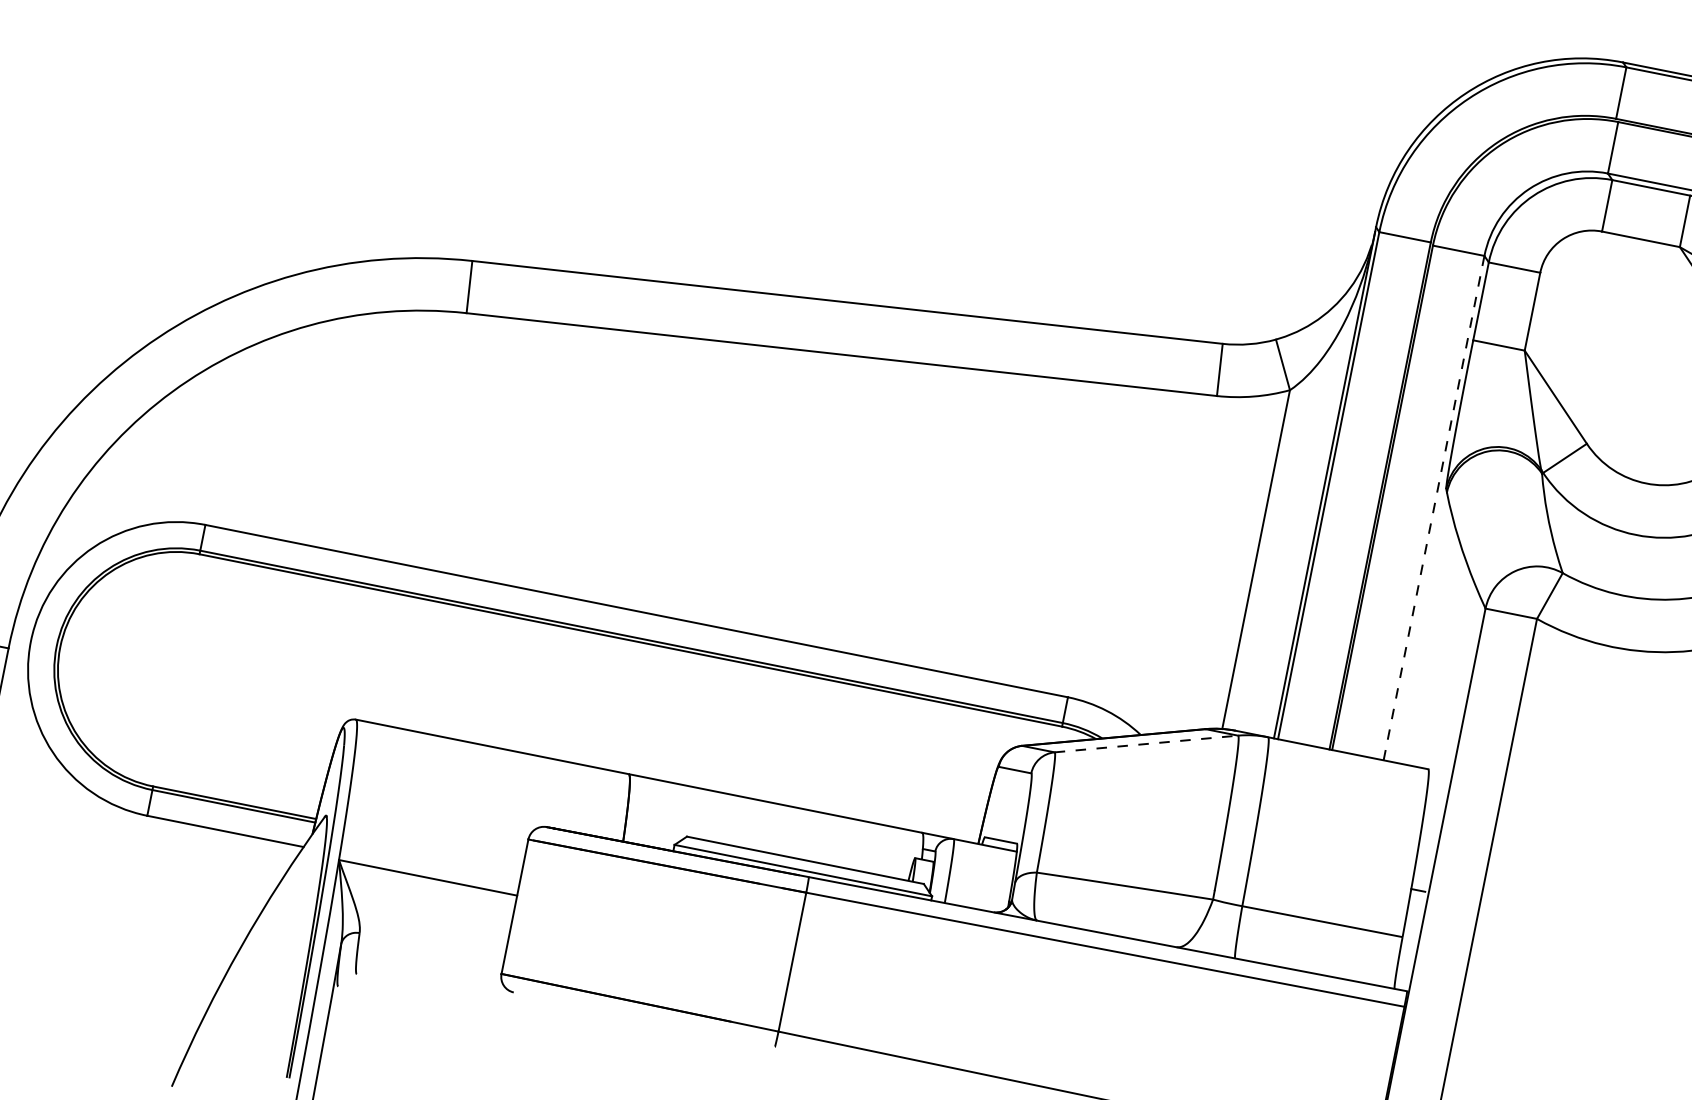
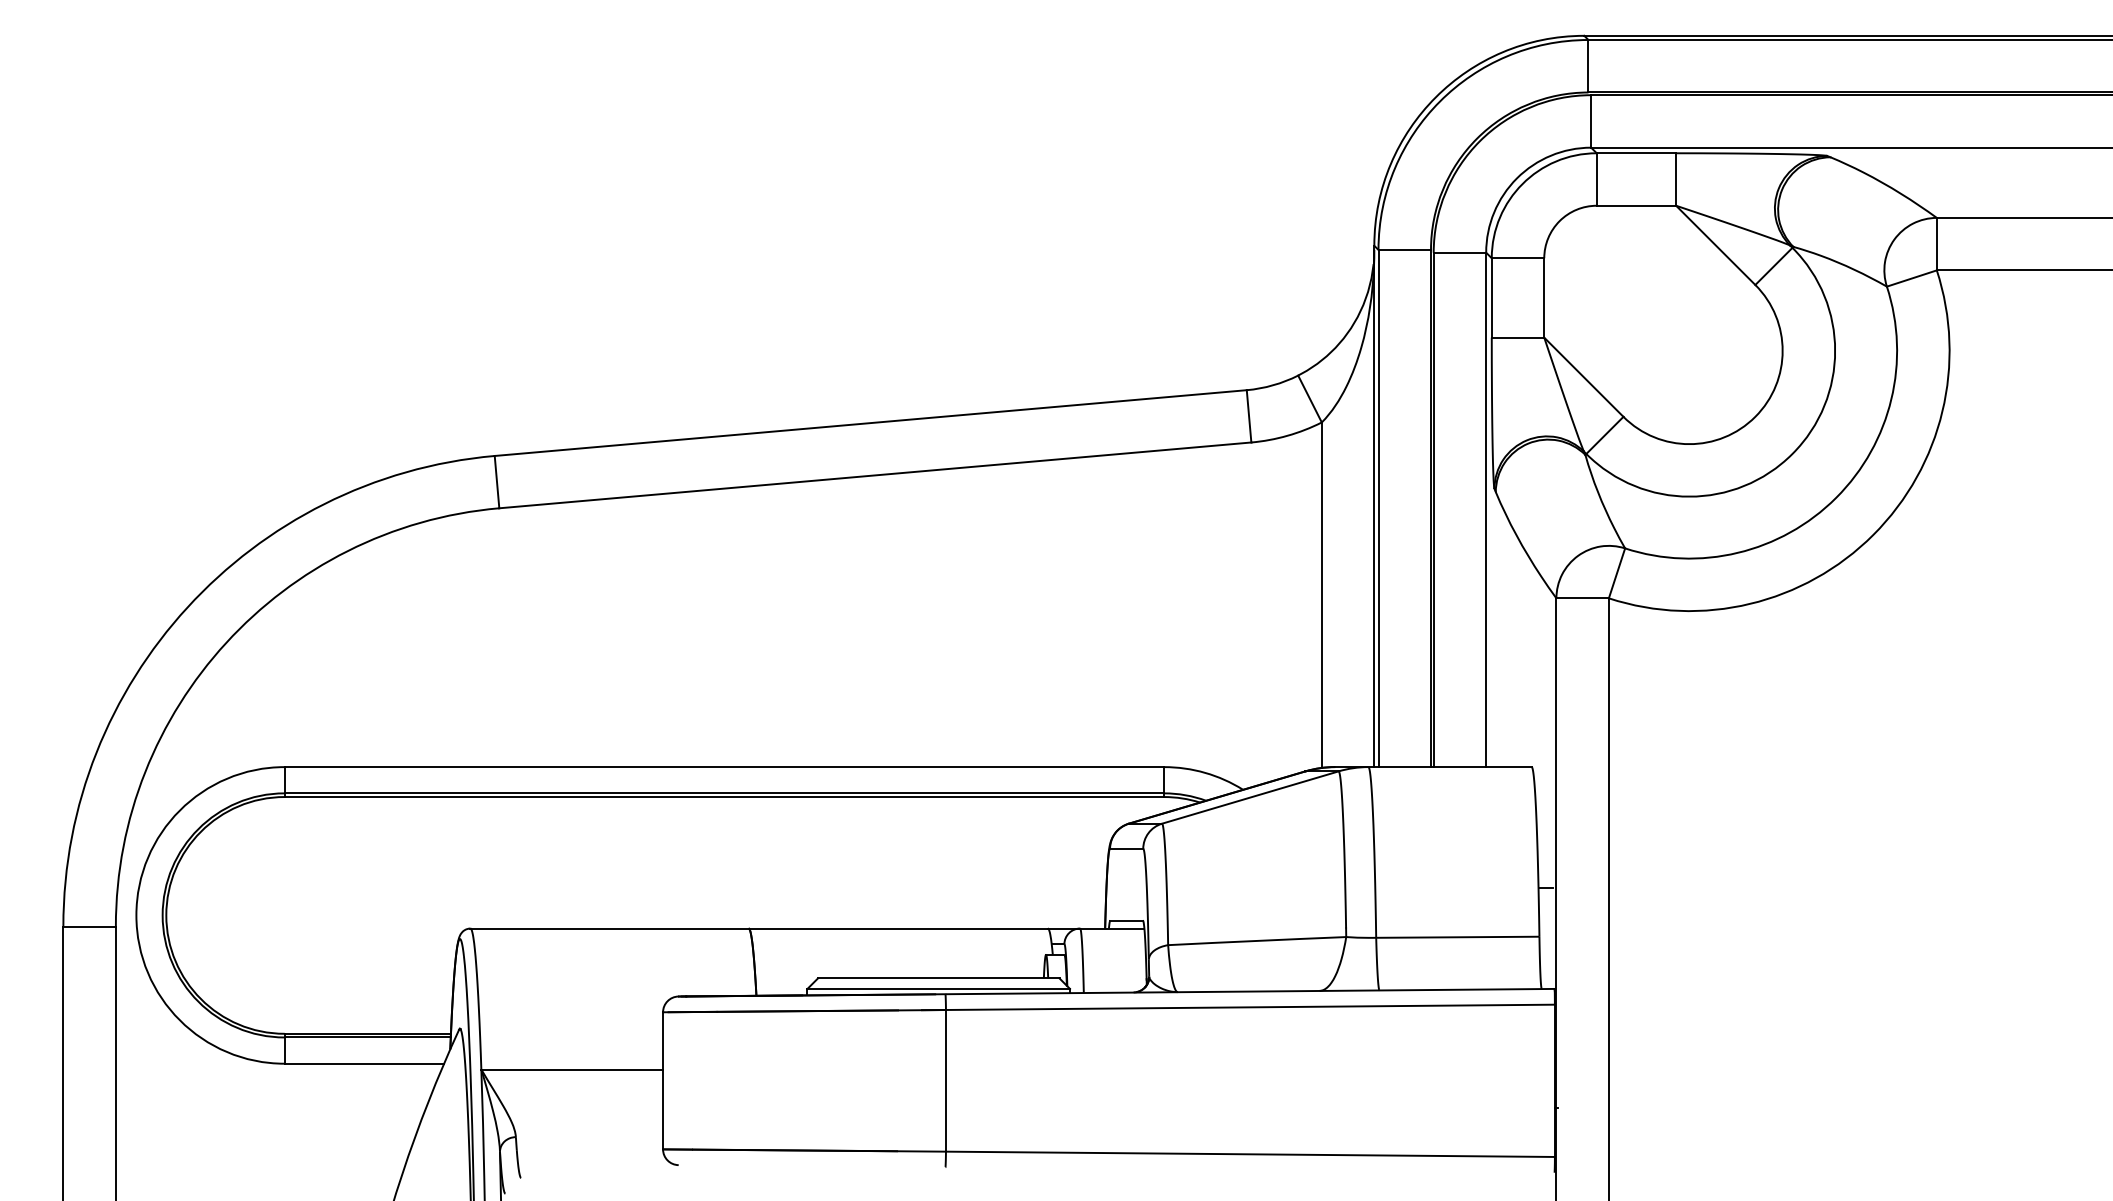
line: (1434, 507) -> (1486, 509), dashed -> solid
line: (1146, 743) -> (1250, 797), dashed -> solid

